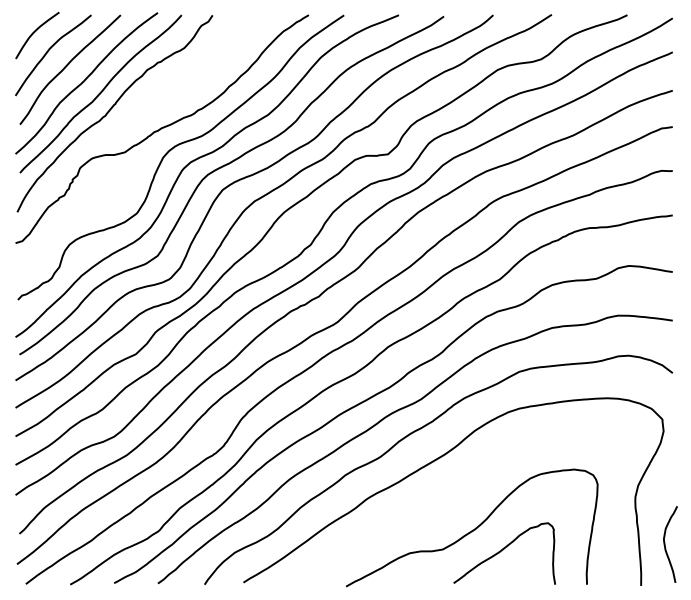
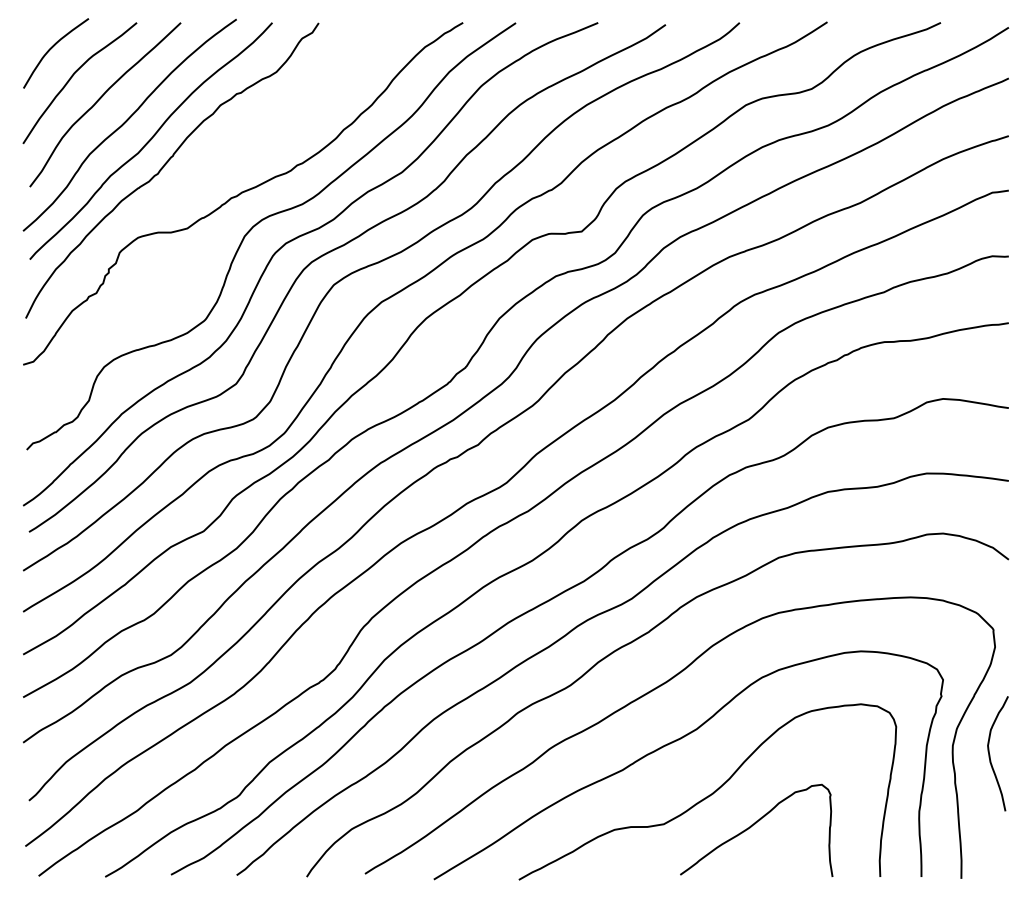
curve: (454, 493) -> (681, 740), added
curve: (665, 544) -> (990, 753), moved

